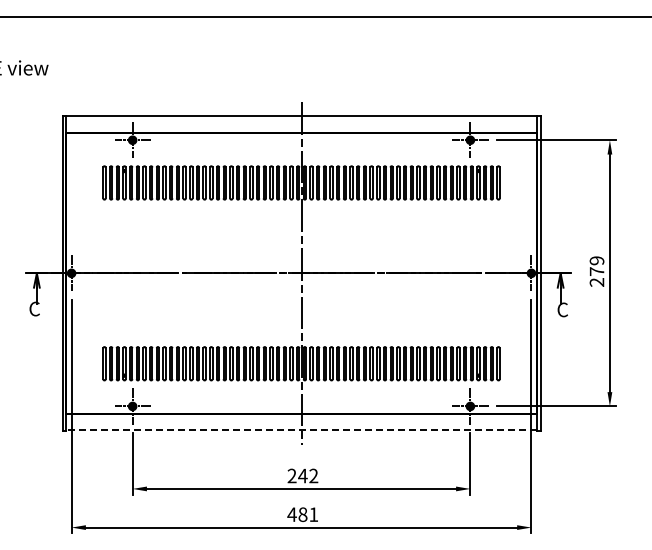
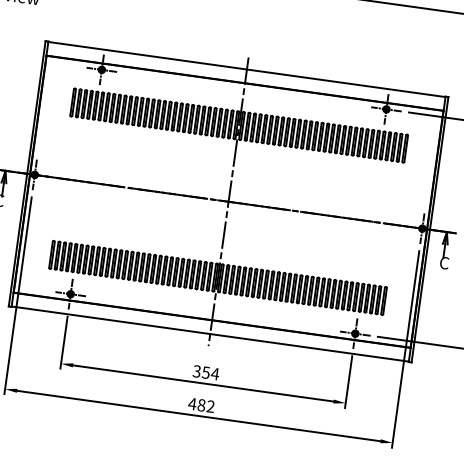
line: (301, 430) -> (210, 334), dashed -> solid
text: (302, 475) -> (205, 372), 242 -> 354
text: (313, 514) -> (210, 406), 481 -> 482

